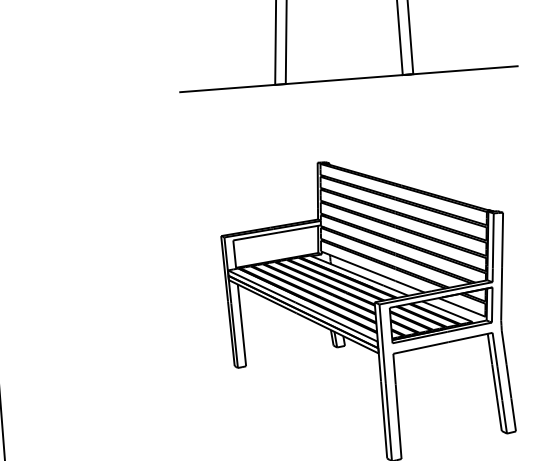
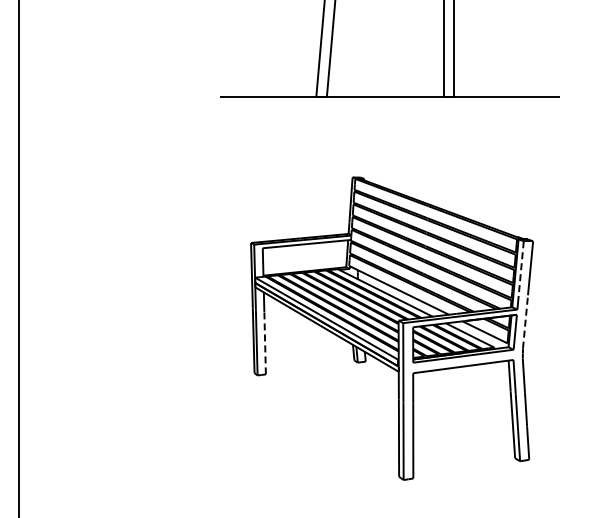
line: (493, 241) -> (521, 269), solid -> dashed
line: (501, 293) -> (525, 321), solid -> dashed
line: (243, 334) -> (265, 342), solid -> dashed

